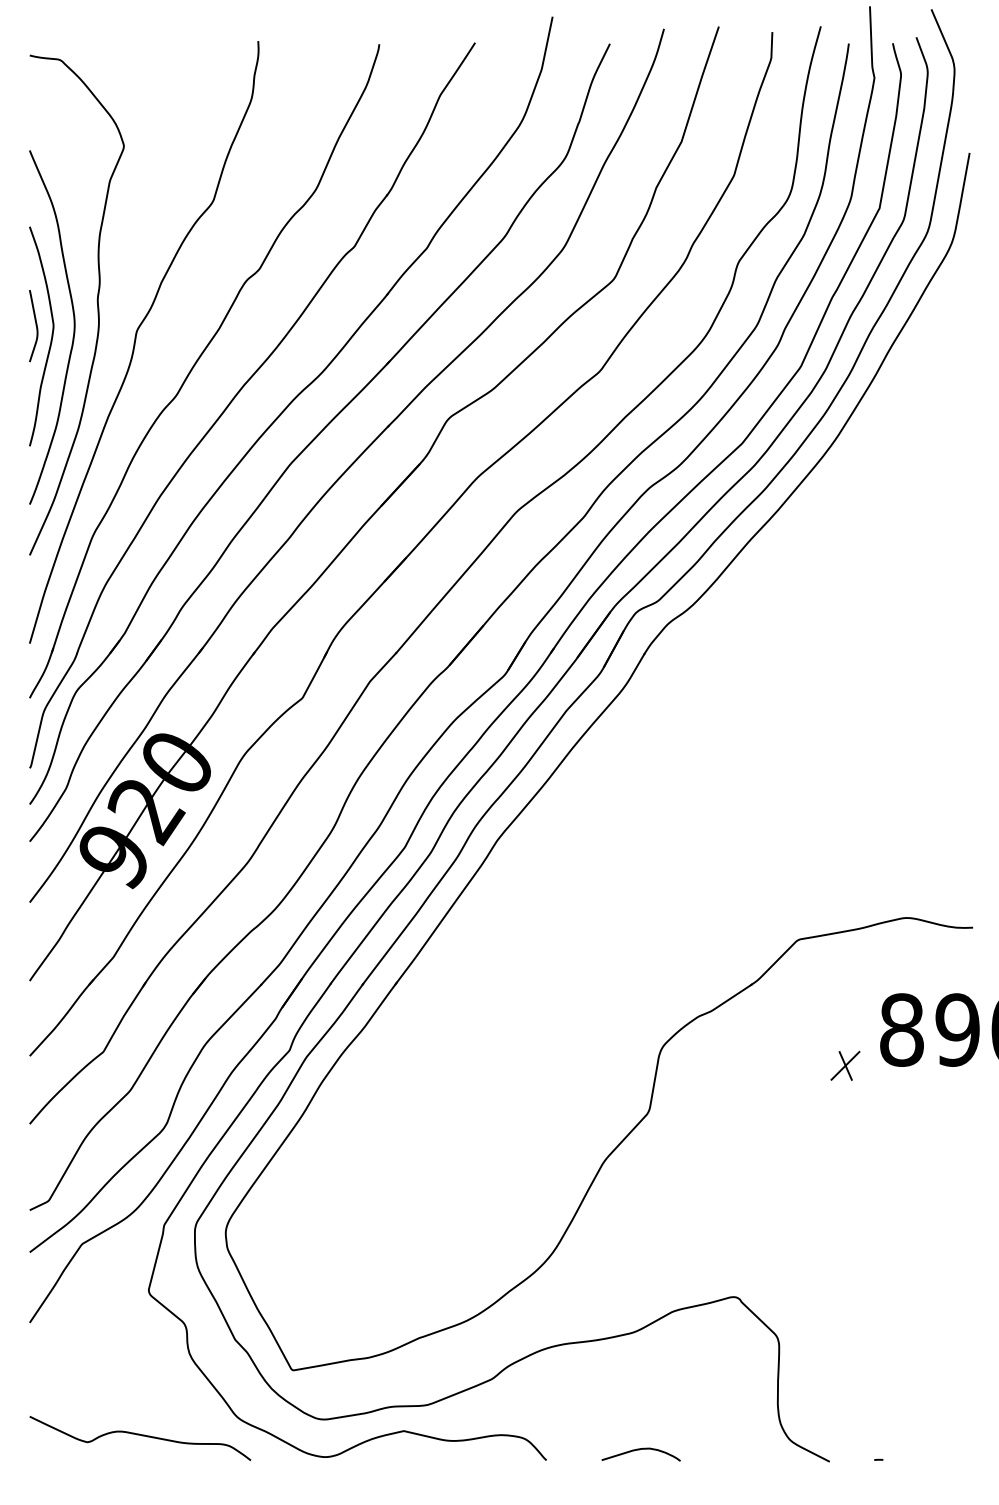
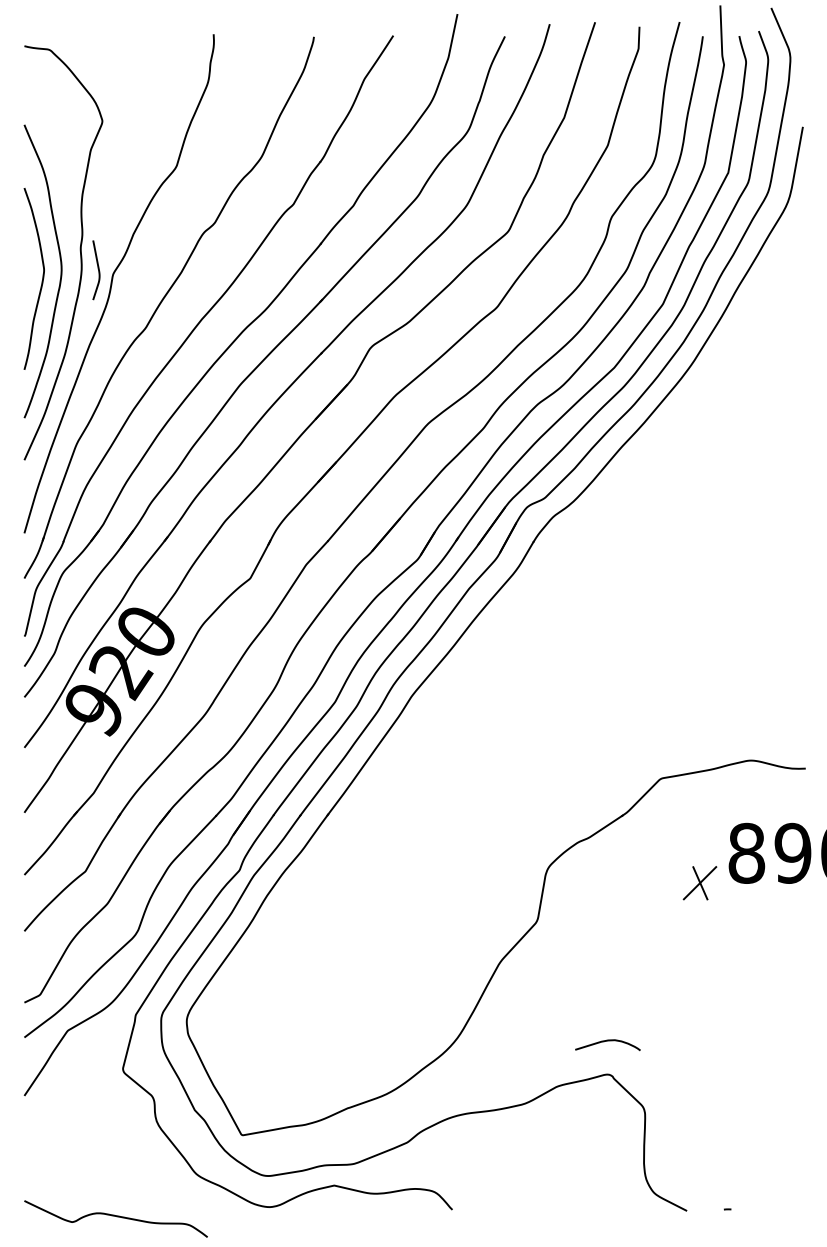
curve: (35, 325) -> (97, 269), moved
part: (845, 1065) -> (700, 882), size x1.4
curve: (142, 1436) -> (117, 1217), moved
curve: (639, 1450) -> (606, 1041), moved

